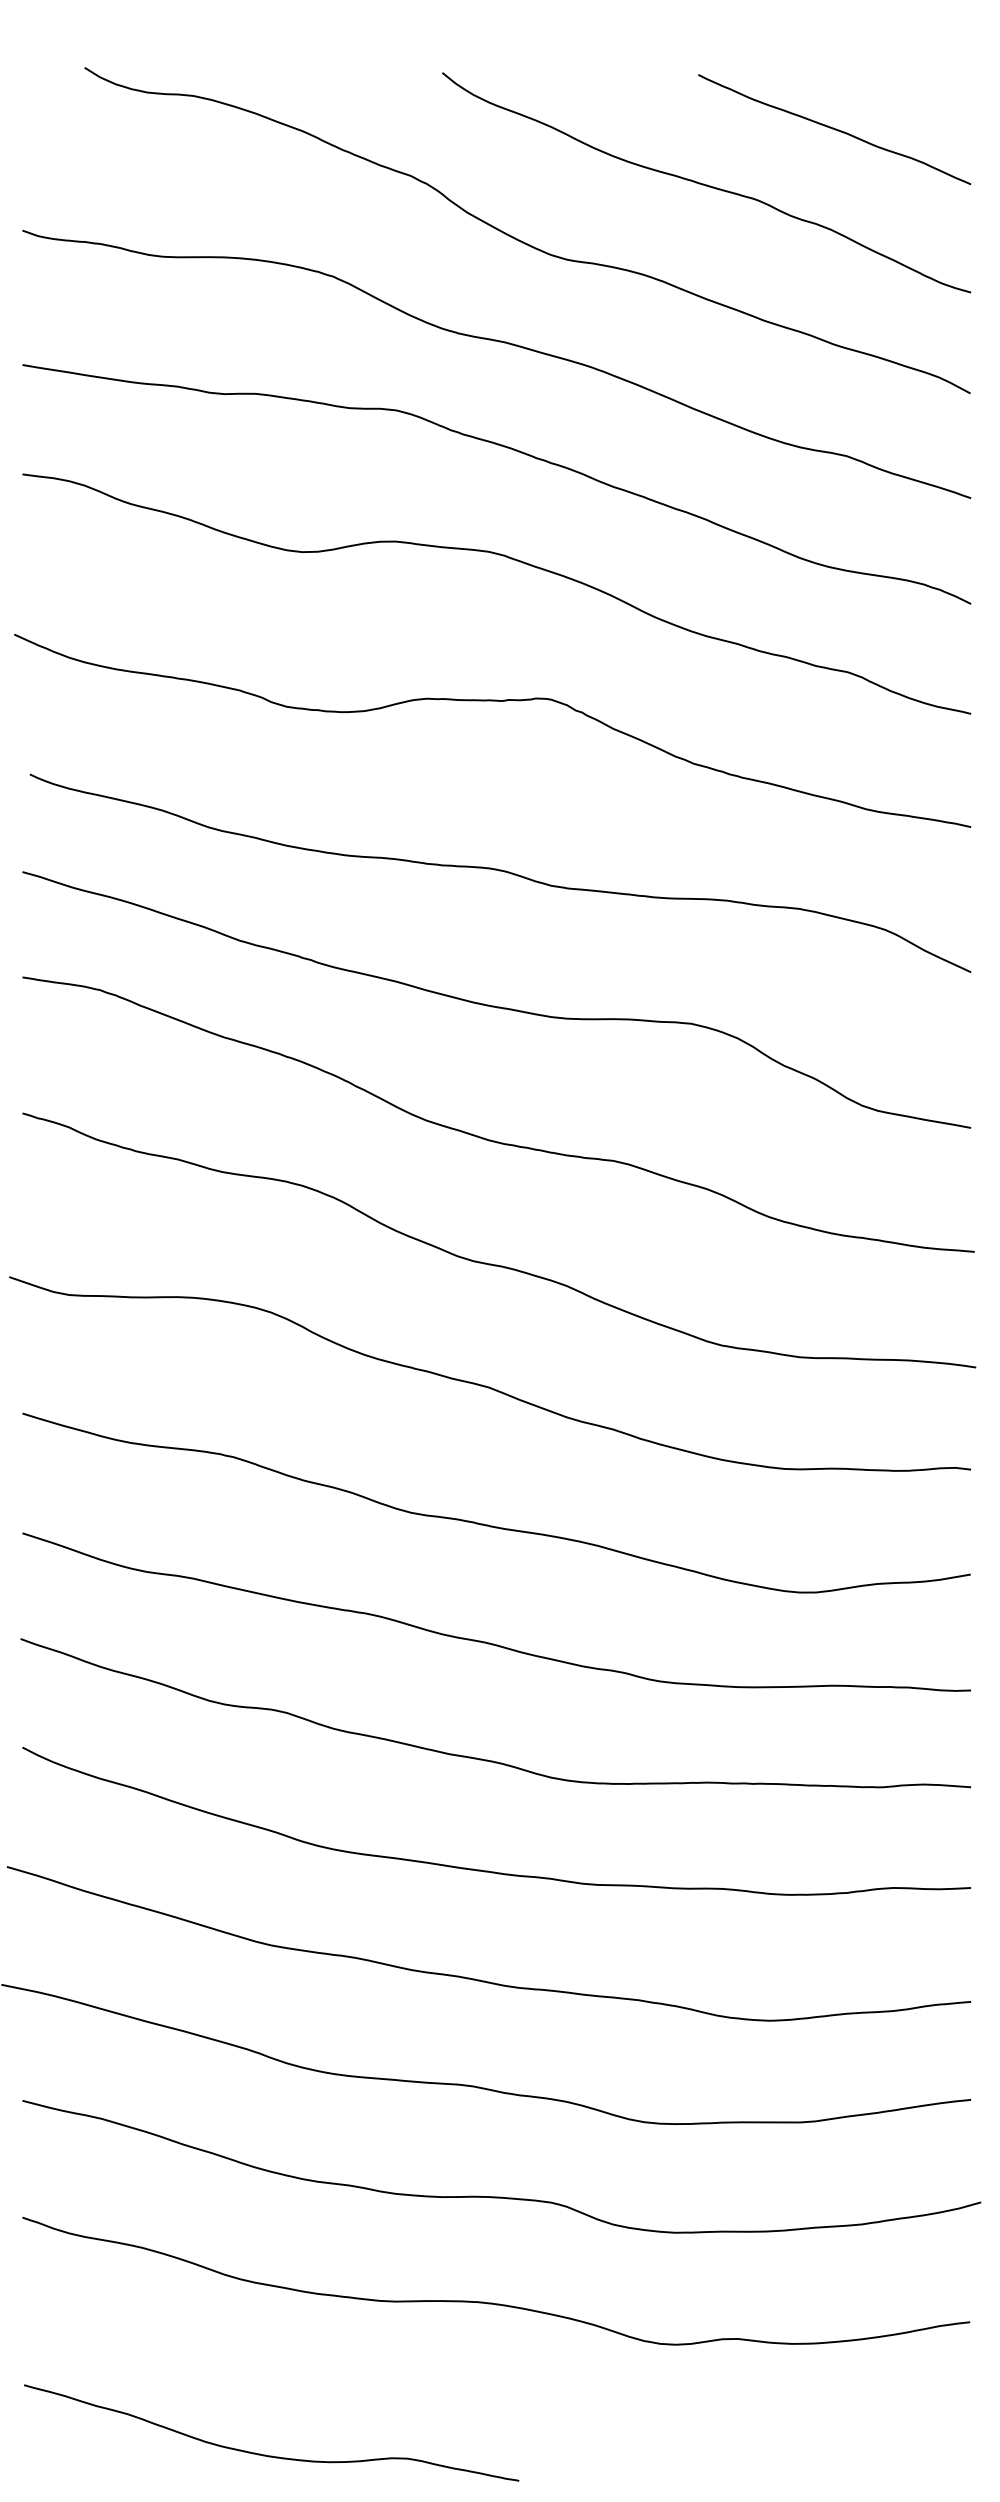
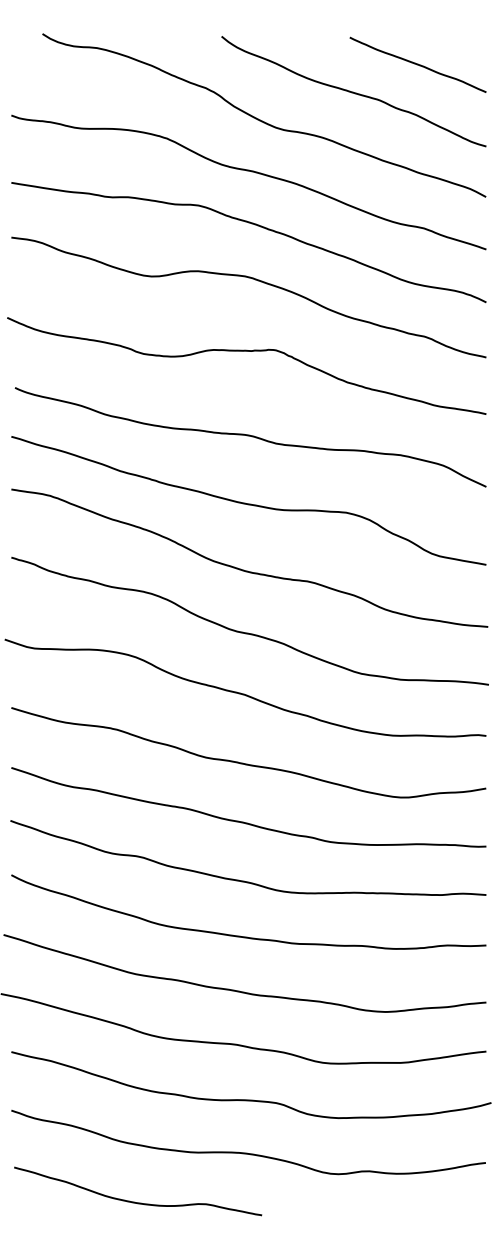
curve: (264, 2453) -> (134, 1201), moved

